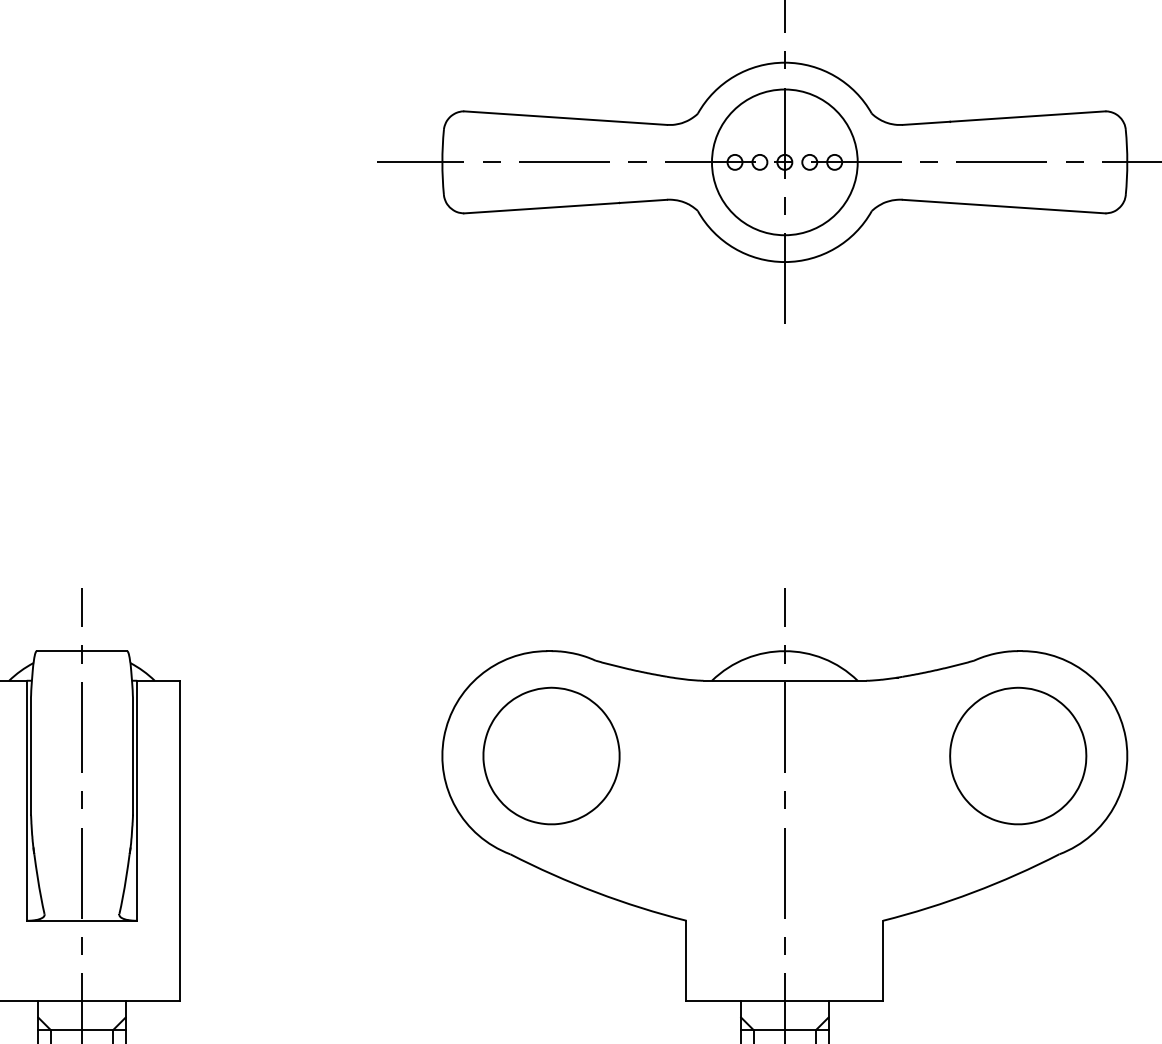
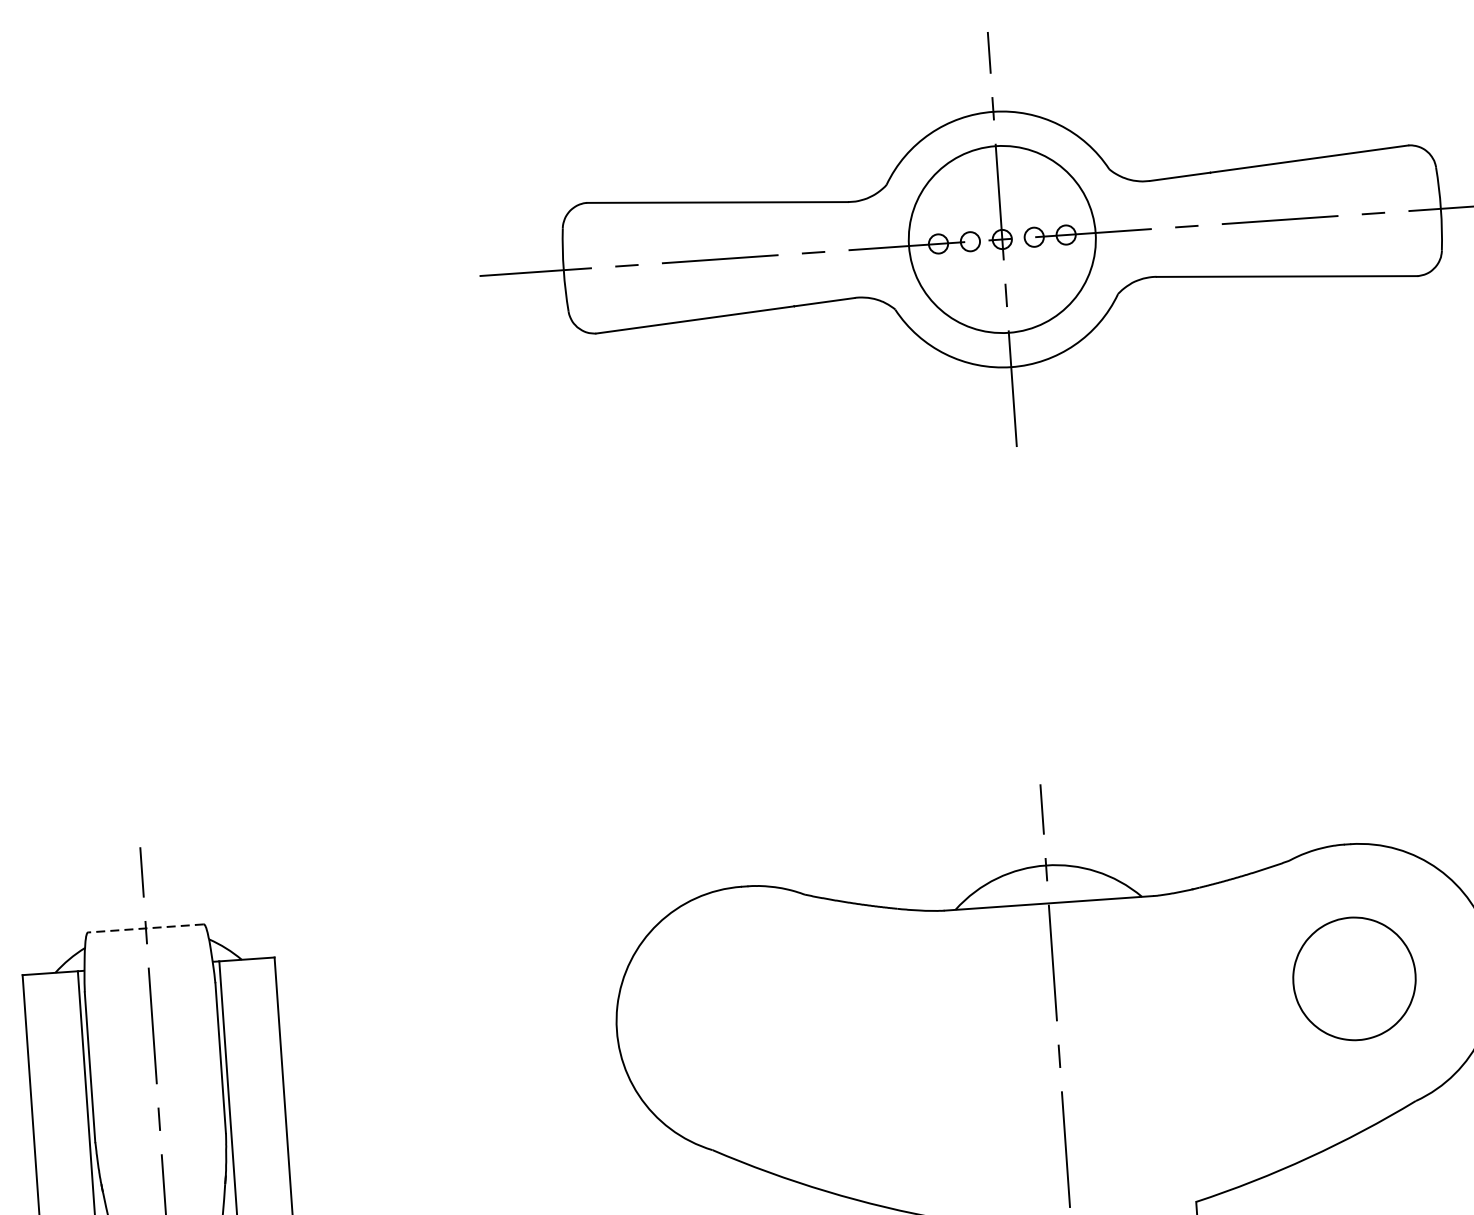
line: (81, 651) -> (145, 928), solid -> dashed
part: (551, 755) -> (756, 1019), removed
part: (1018, 755) -> (1354, 978), size x0.7

